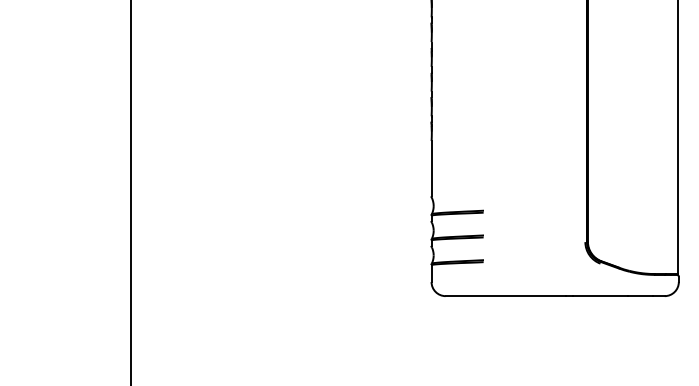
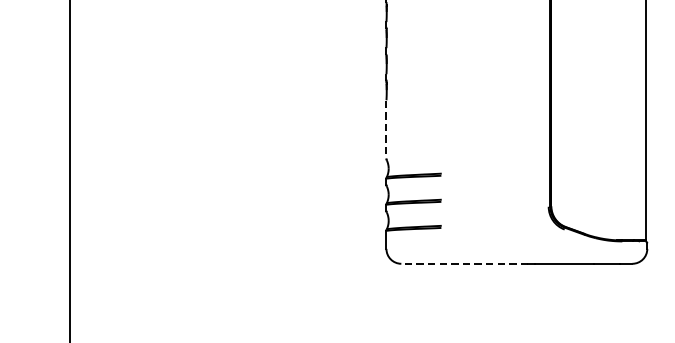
line: (431, 169) -> (386, 130), solid -> dashed
line: (505, 296) -> (464, 264), solid -> dashed

